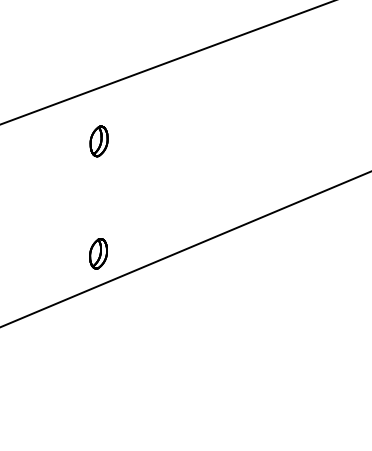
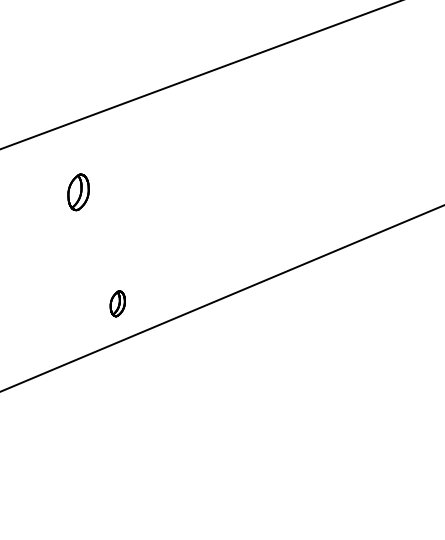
part: (99, 141) -> (78, 192), moved
part: (98, 253) -> (117, 303), size x0.7

